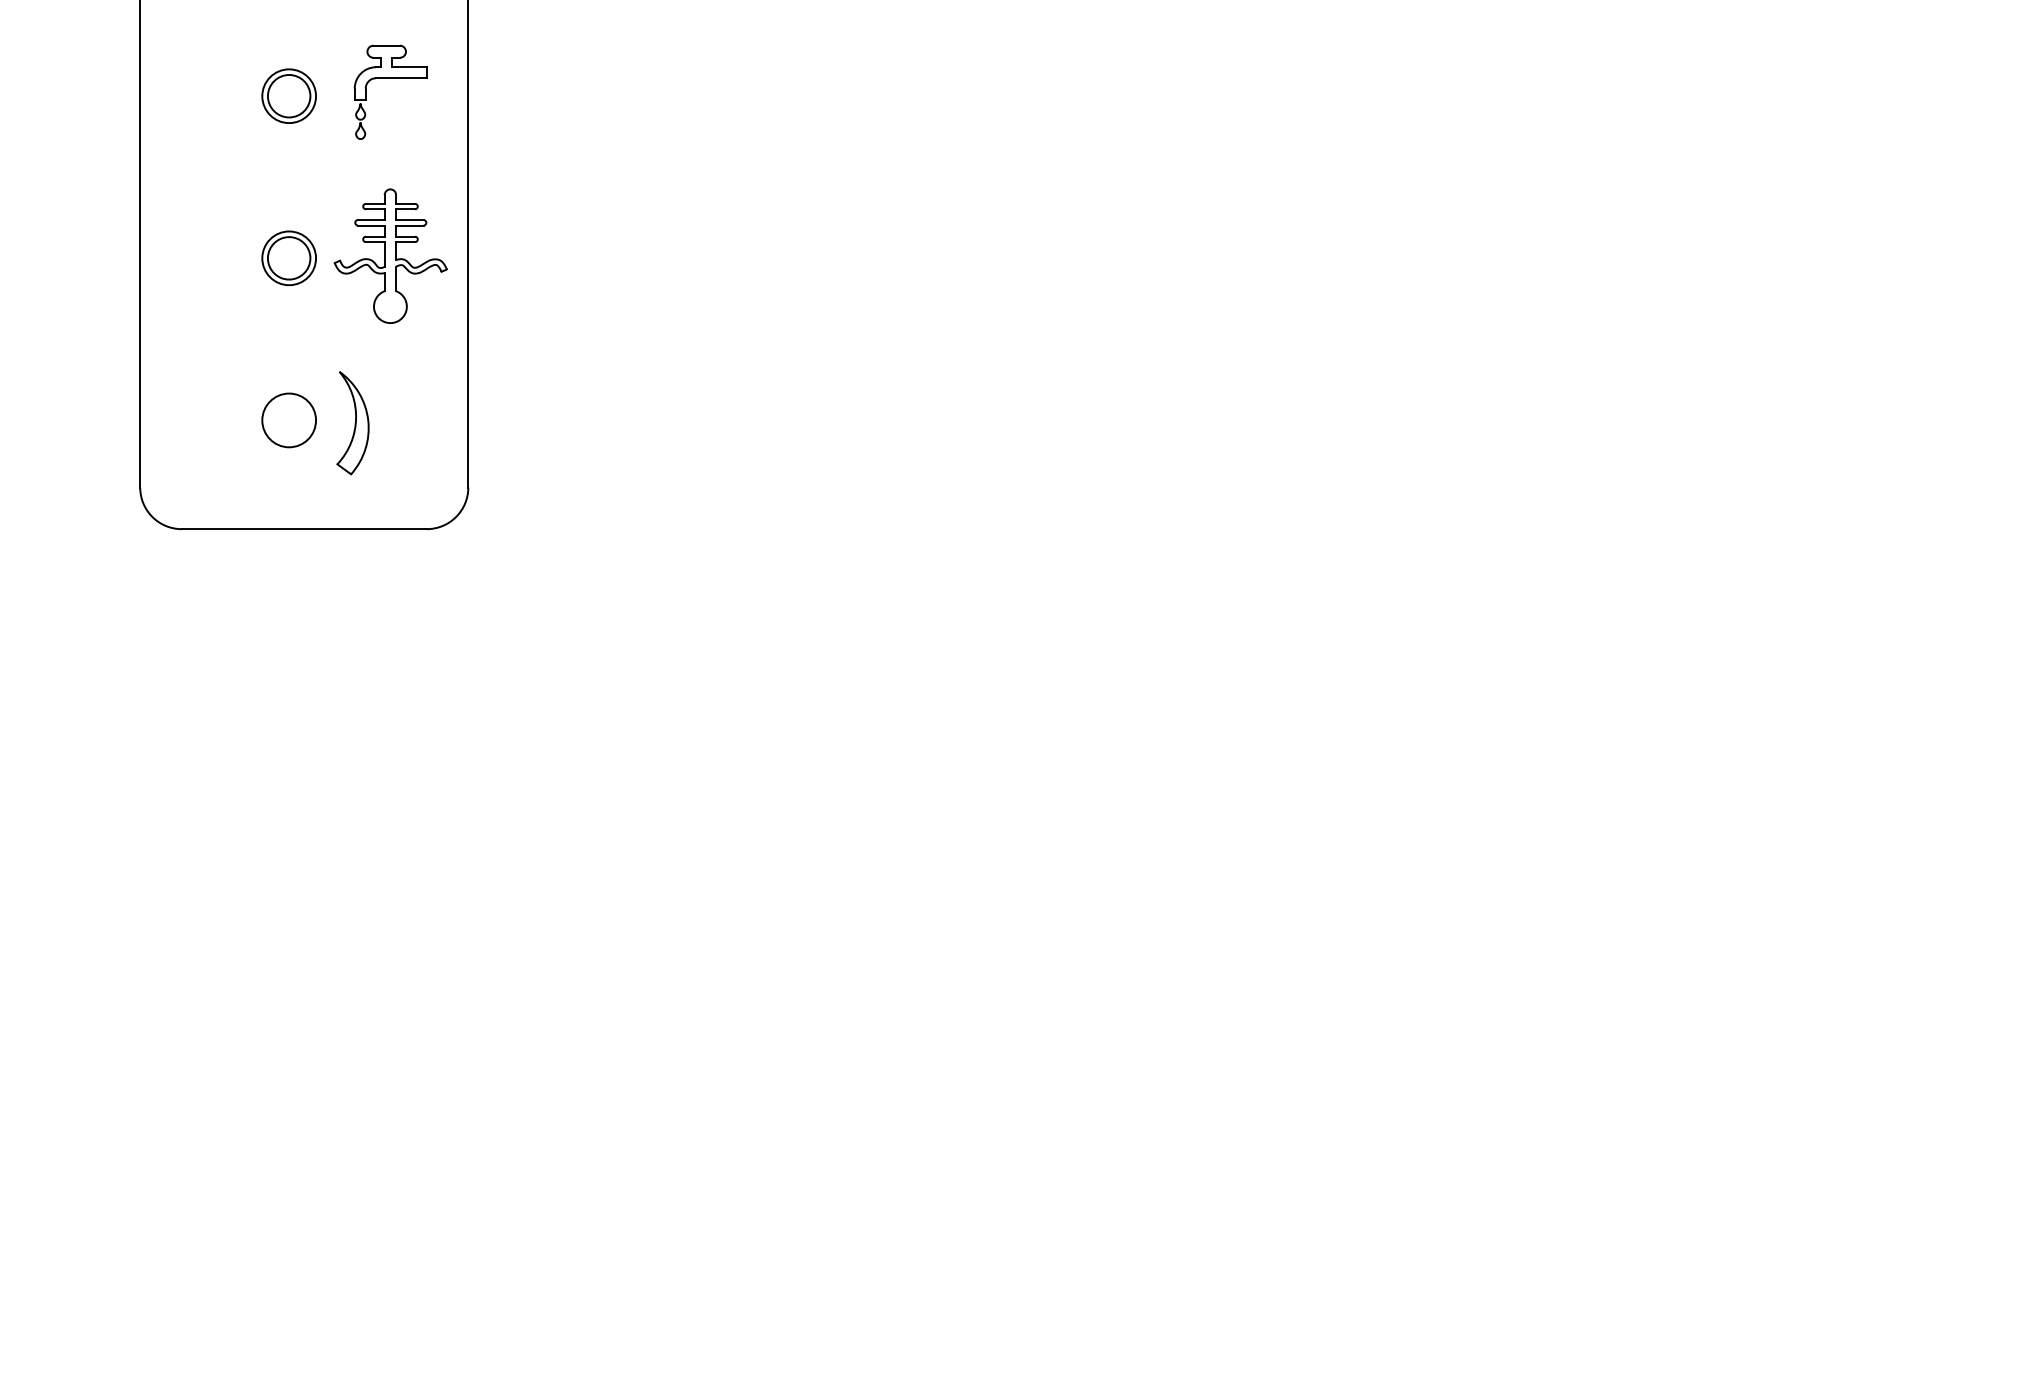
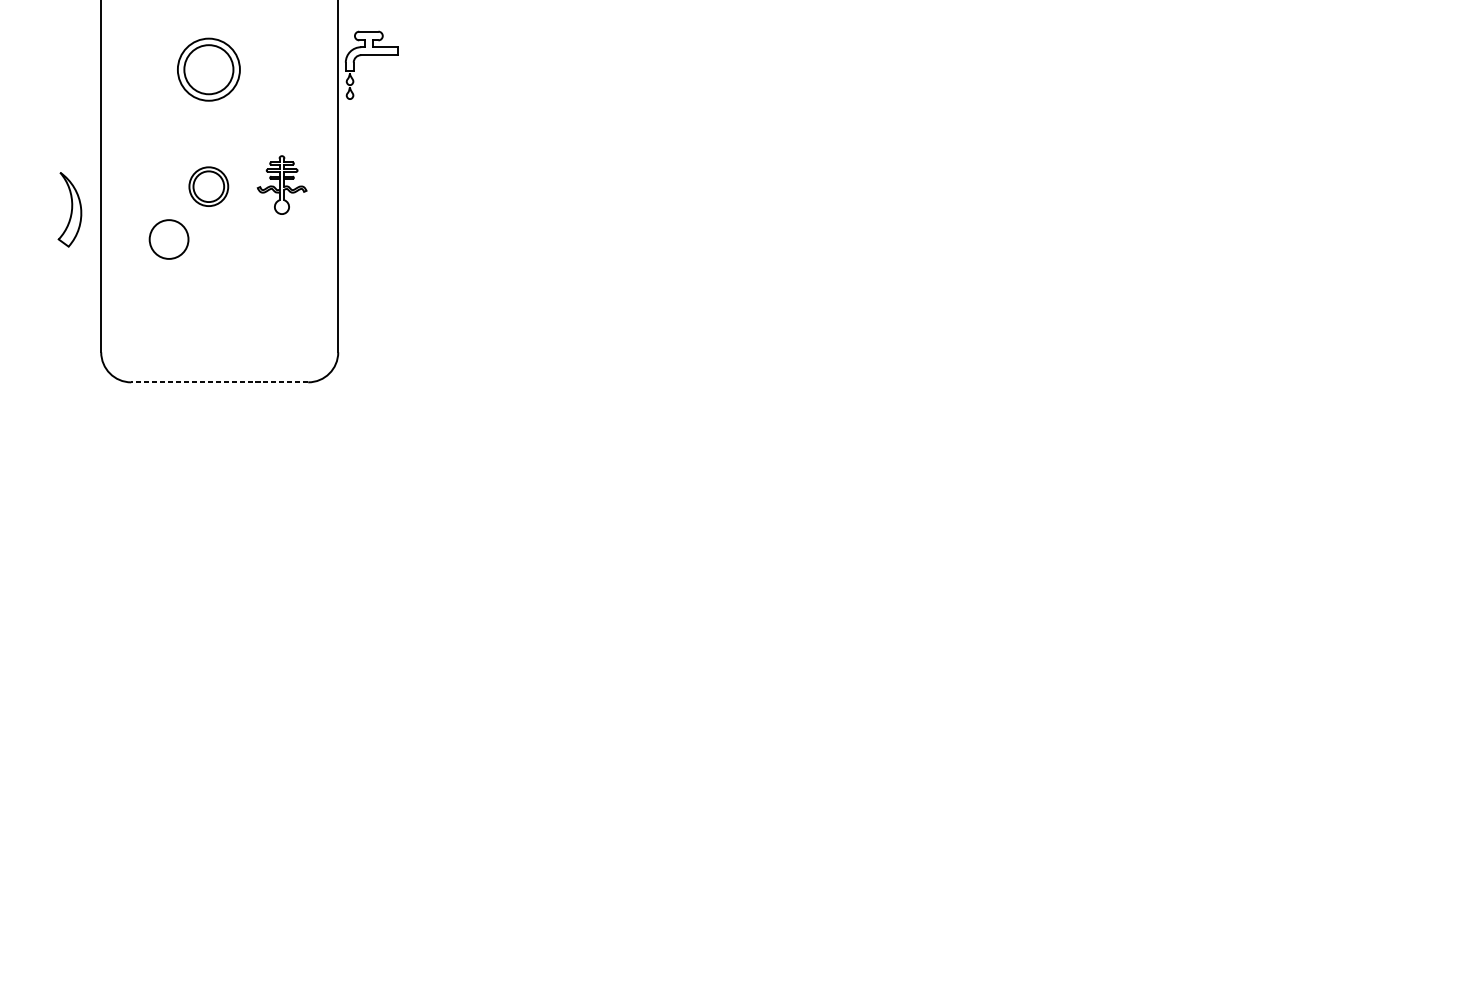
part: (390, 78) -> (371, 55), moved
part: (288, 95) -> (208, 69), size x1.6
part: (390, 255) -> (282, 184), size x0.6
circle: (288, 420) -> (168, 239), moved
part: (352, 423) -> (69, 209), moved
line: (303, 529) -> (219, 382), solid -> dashed

